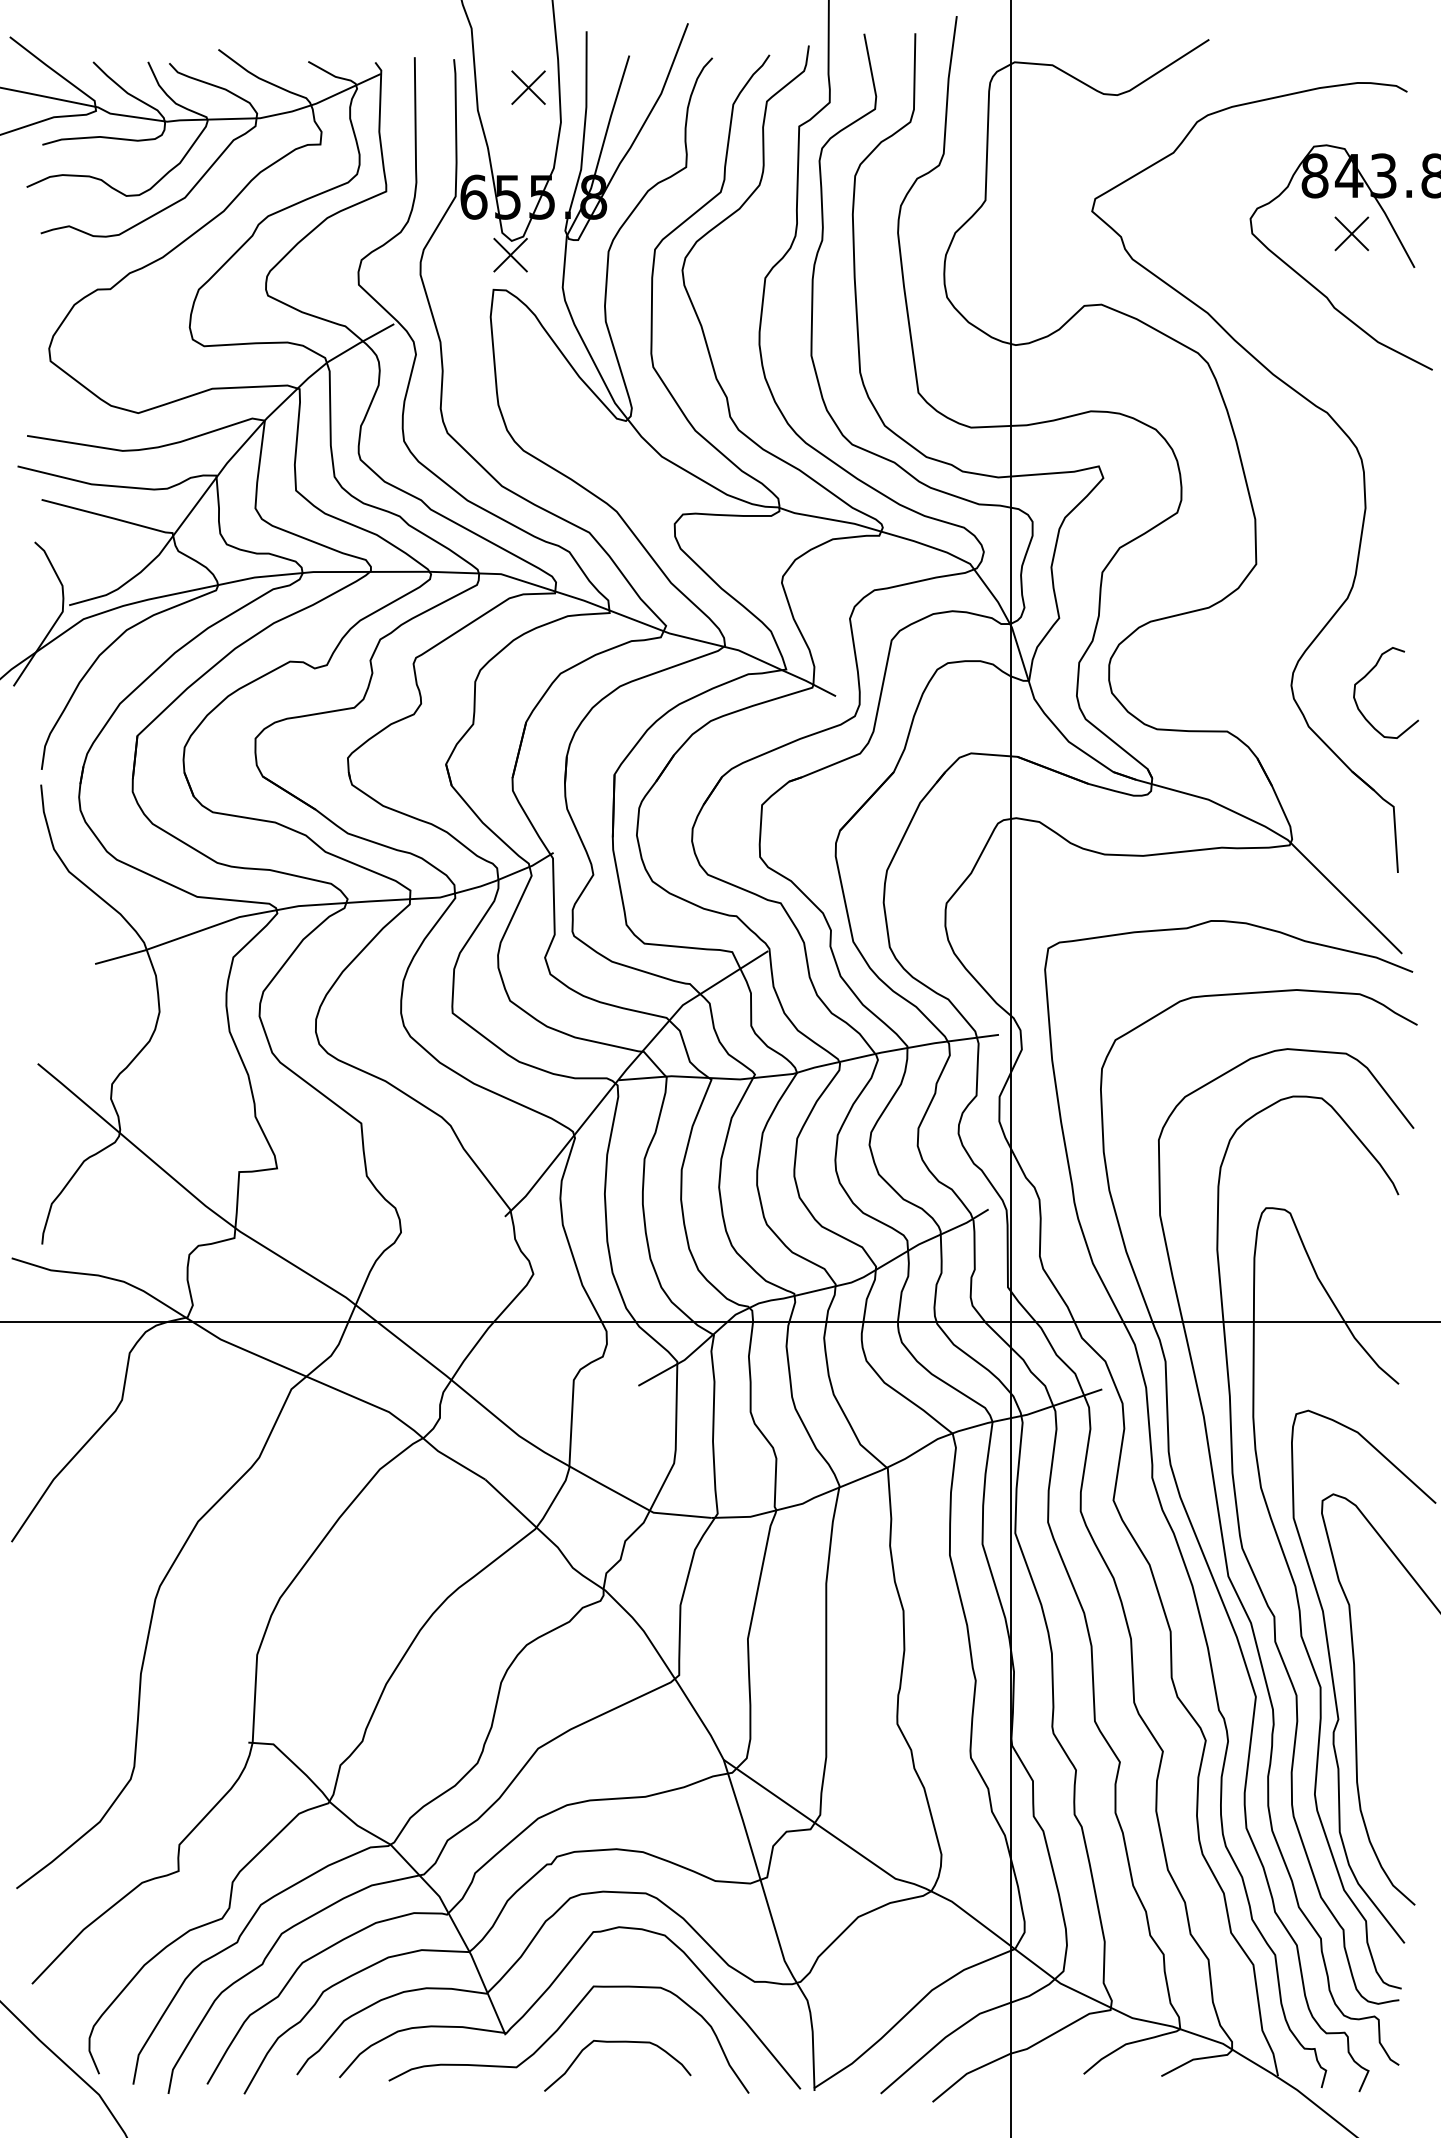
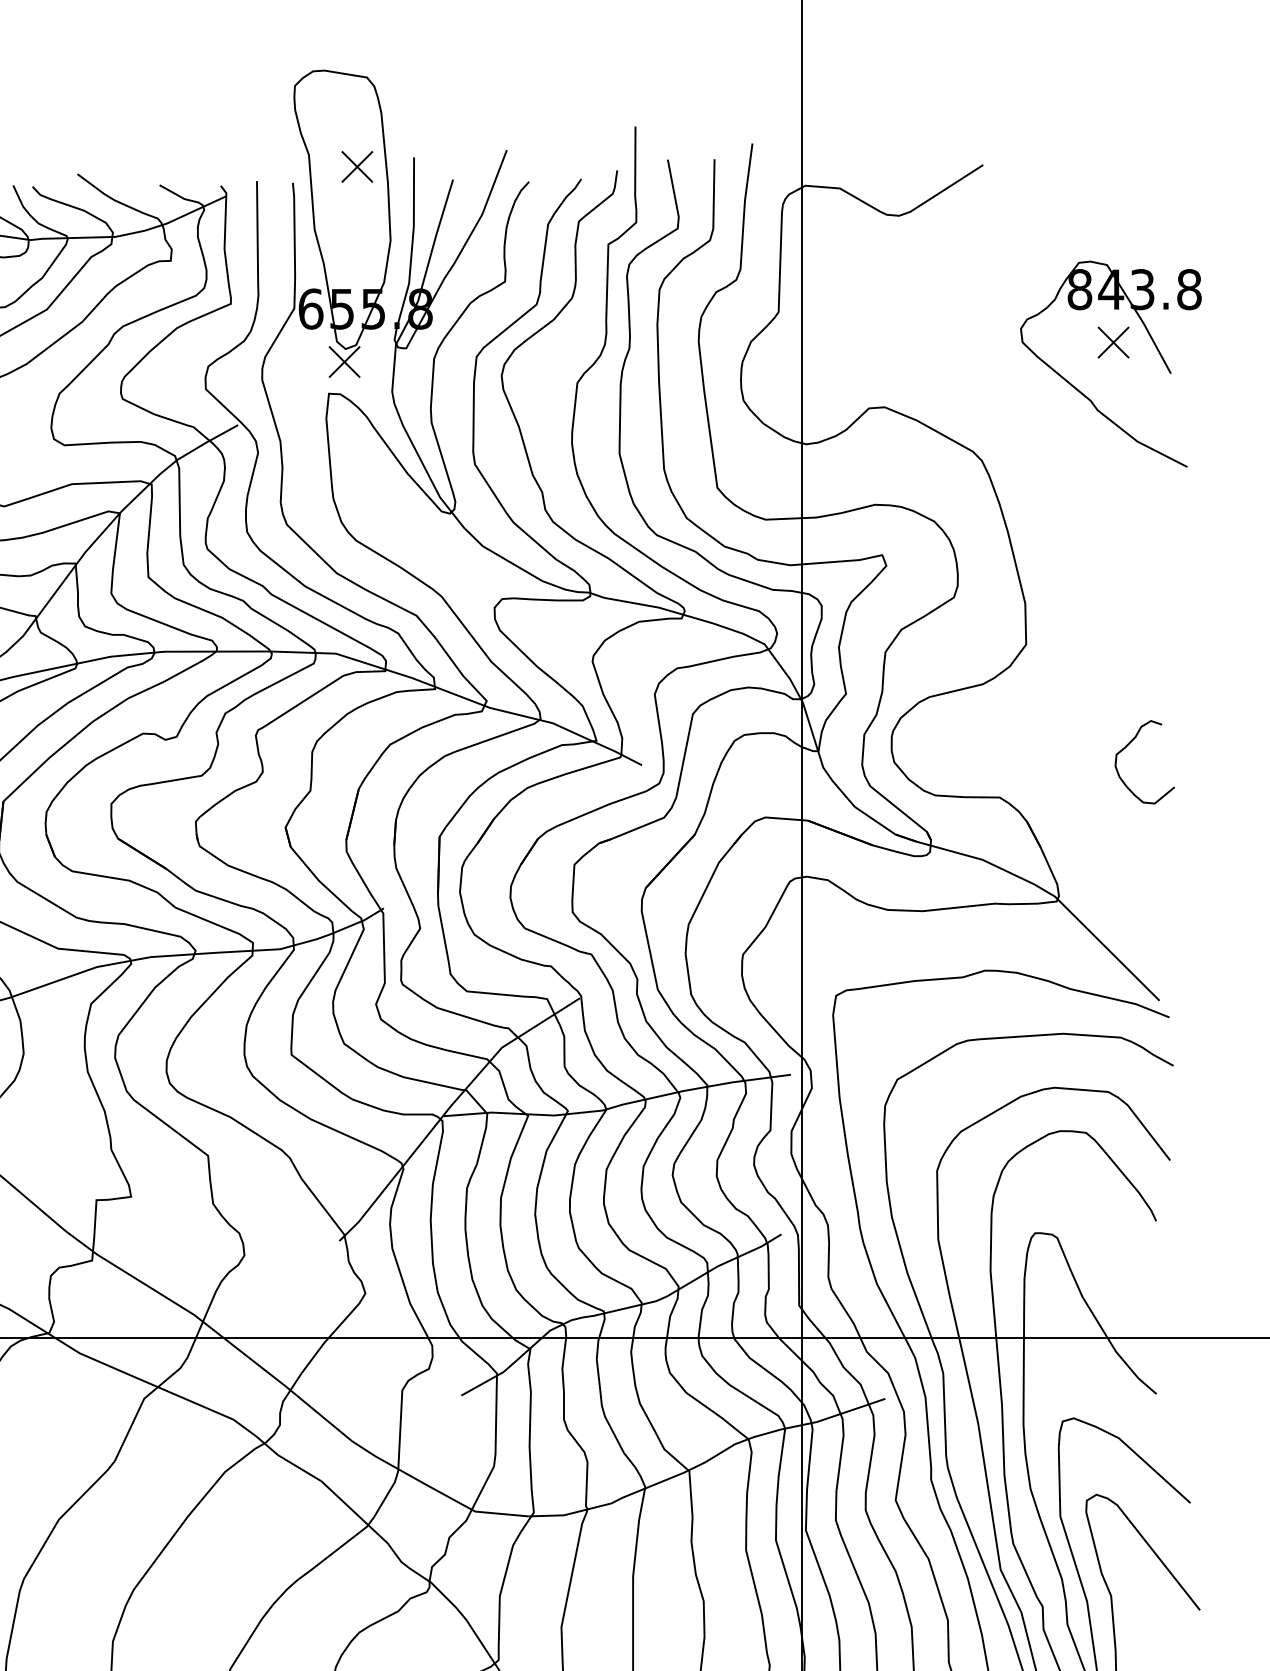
part: (528, 87) -> (357, 166), moved
part: (1306, 400) -> (1072, 494), removed

